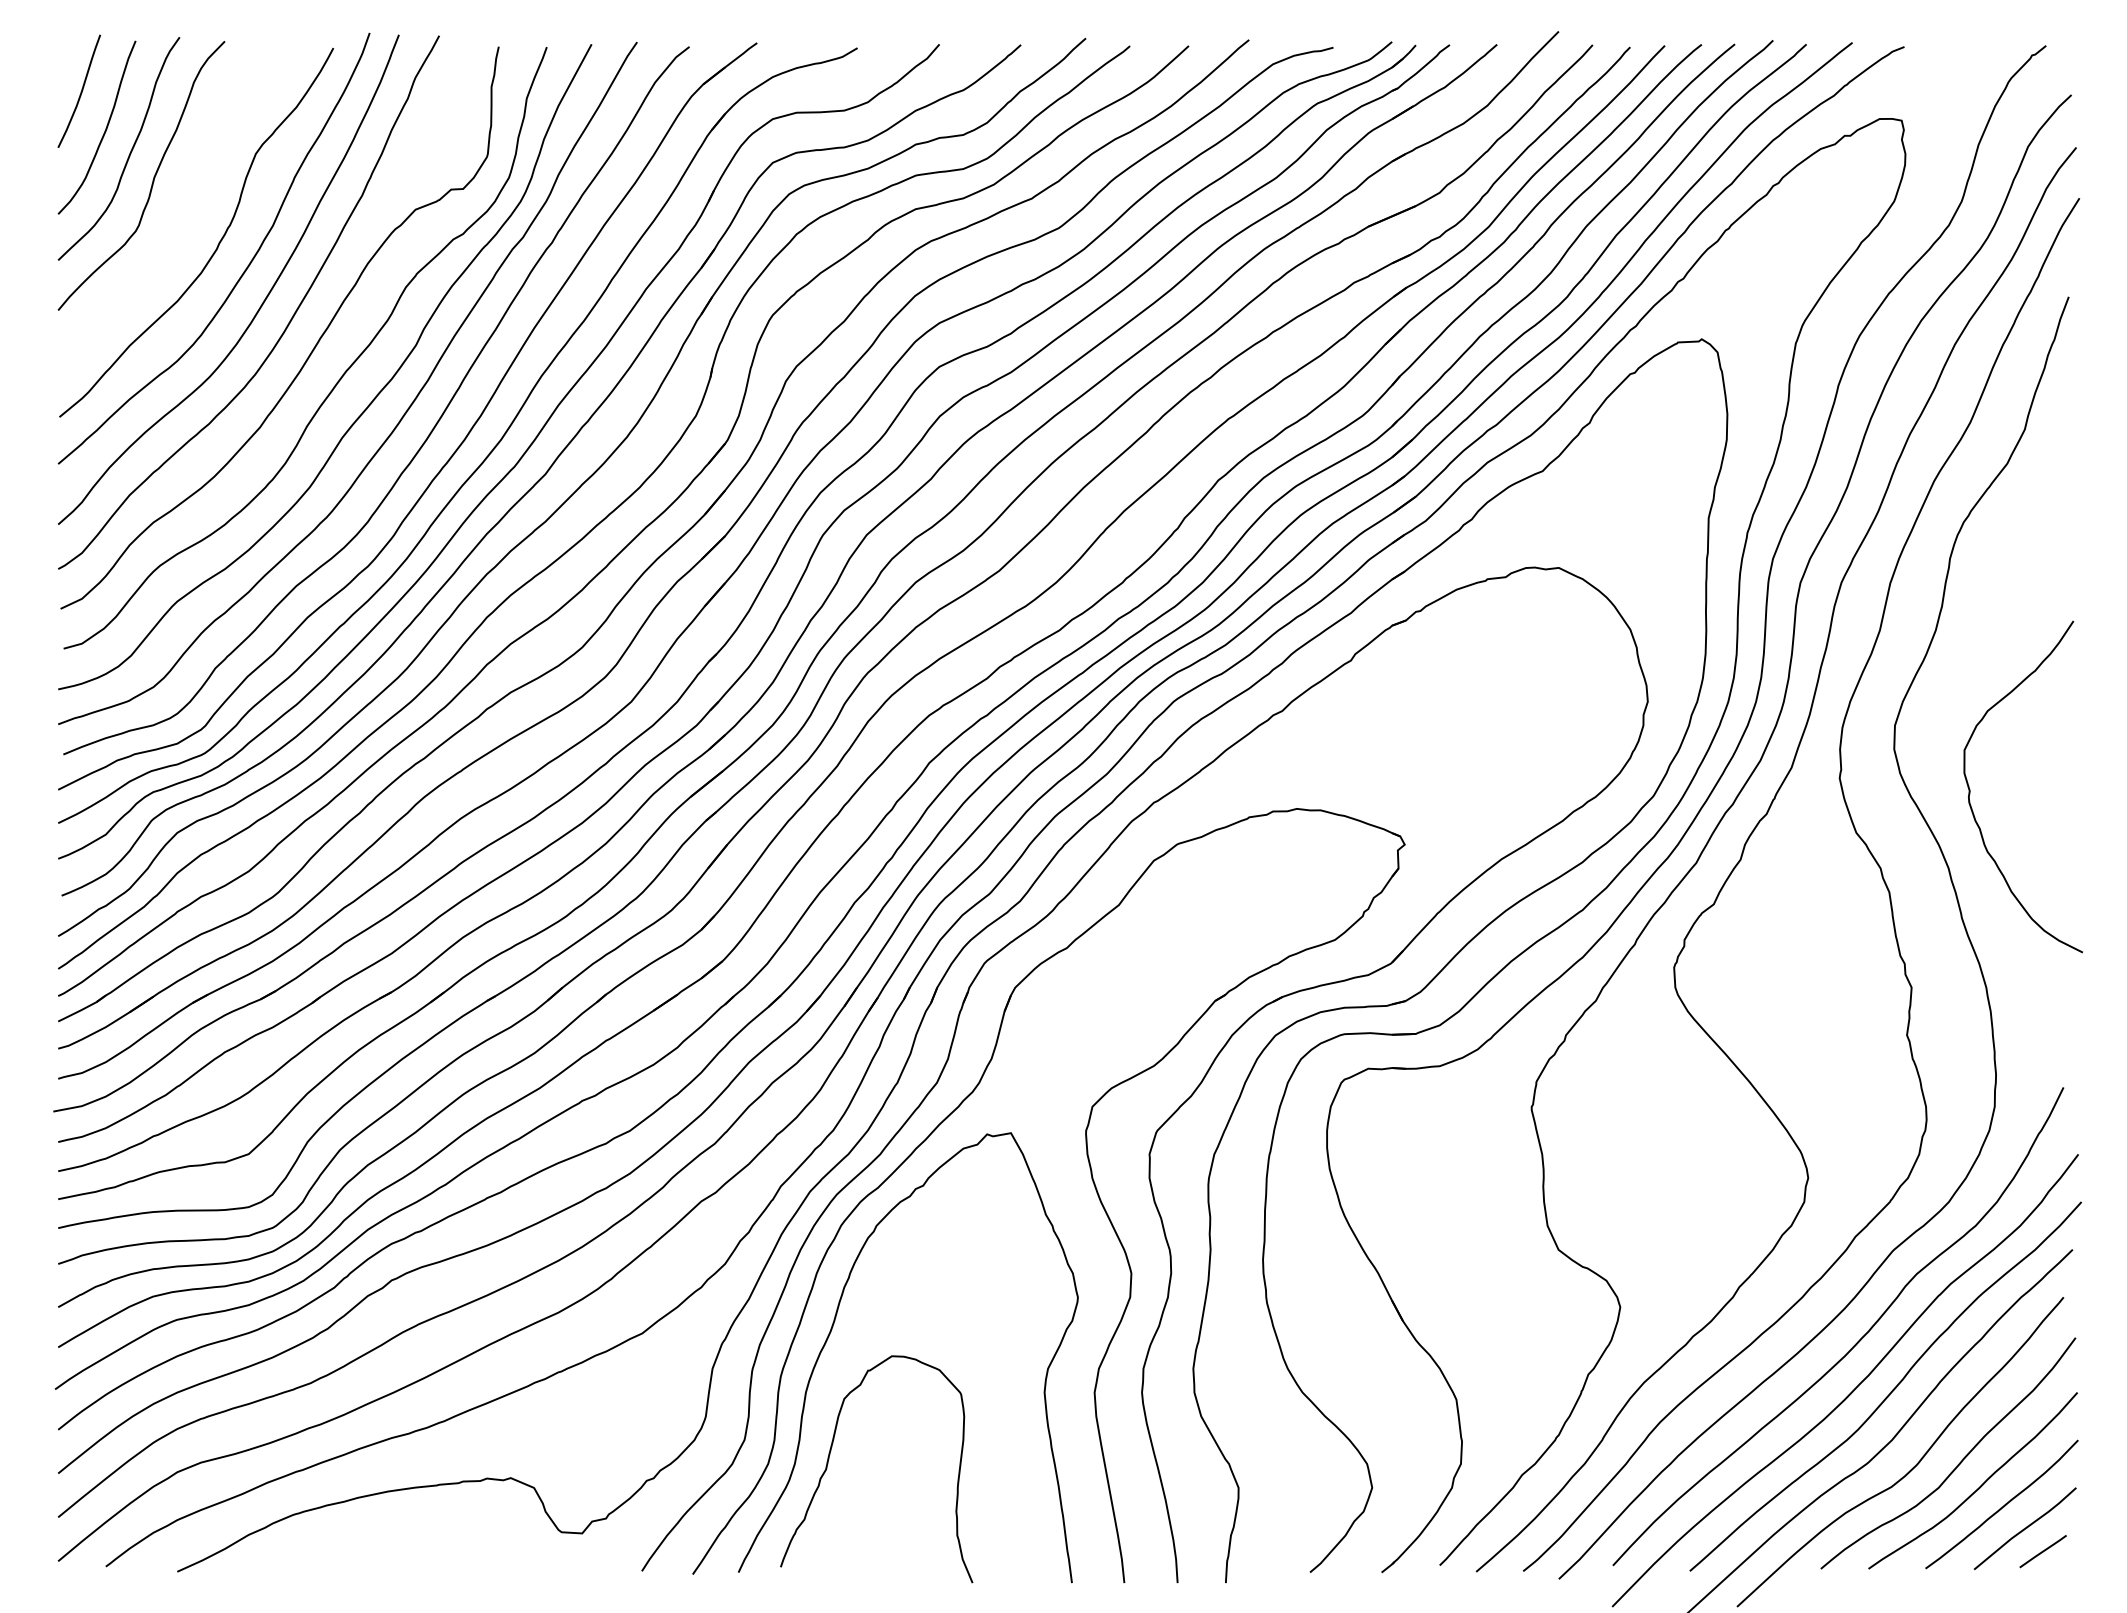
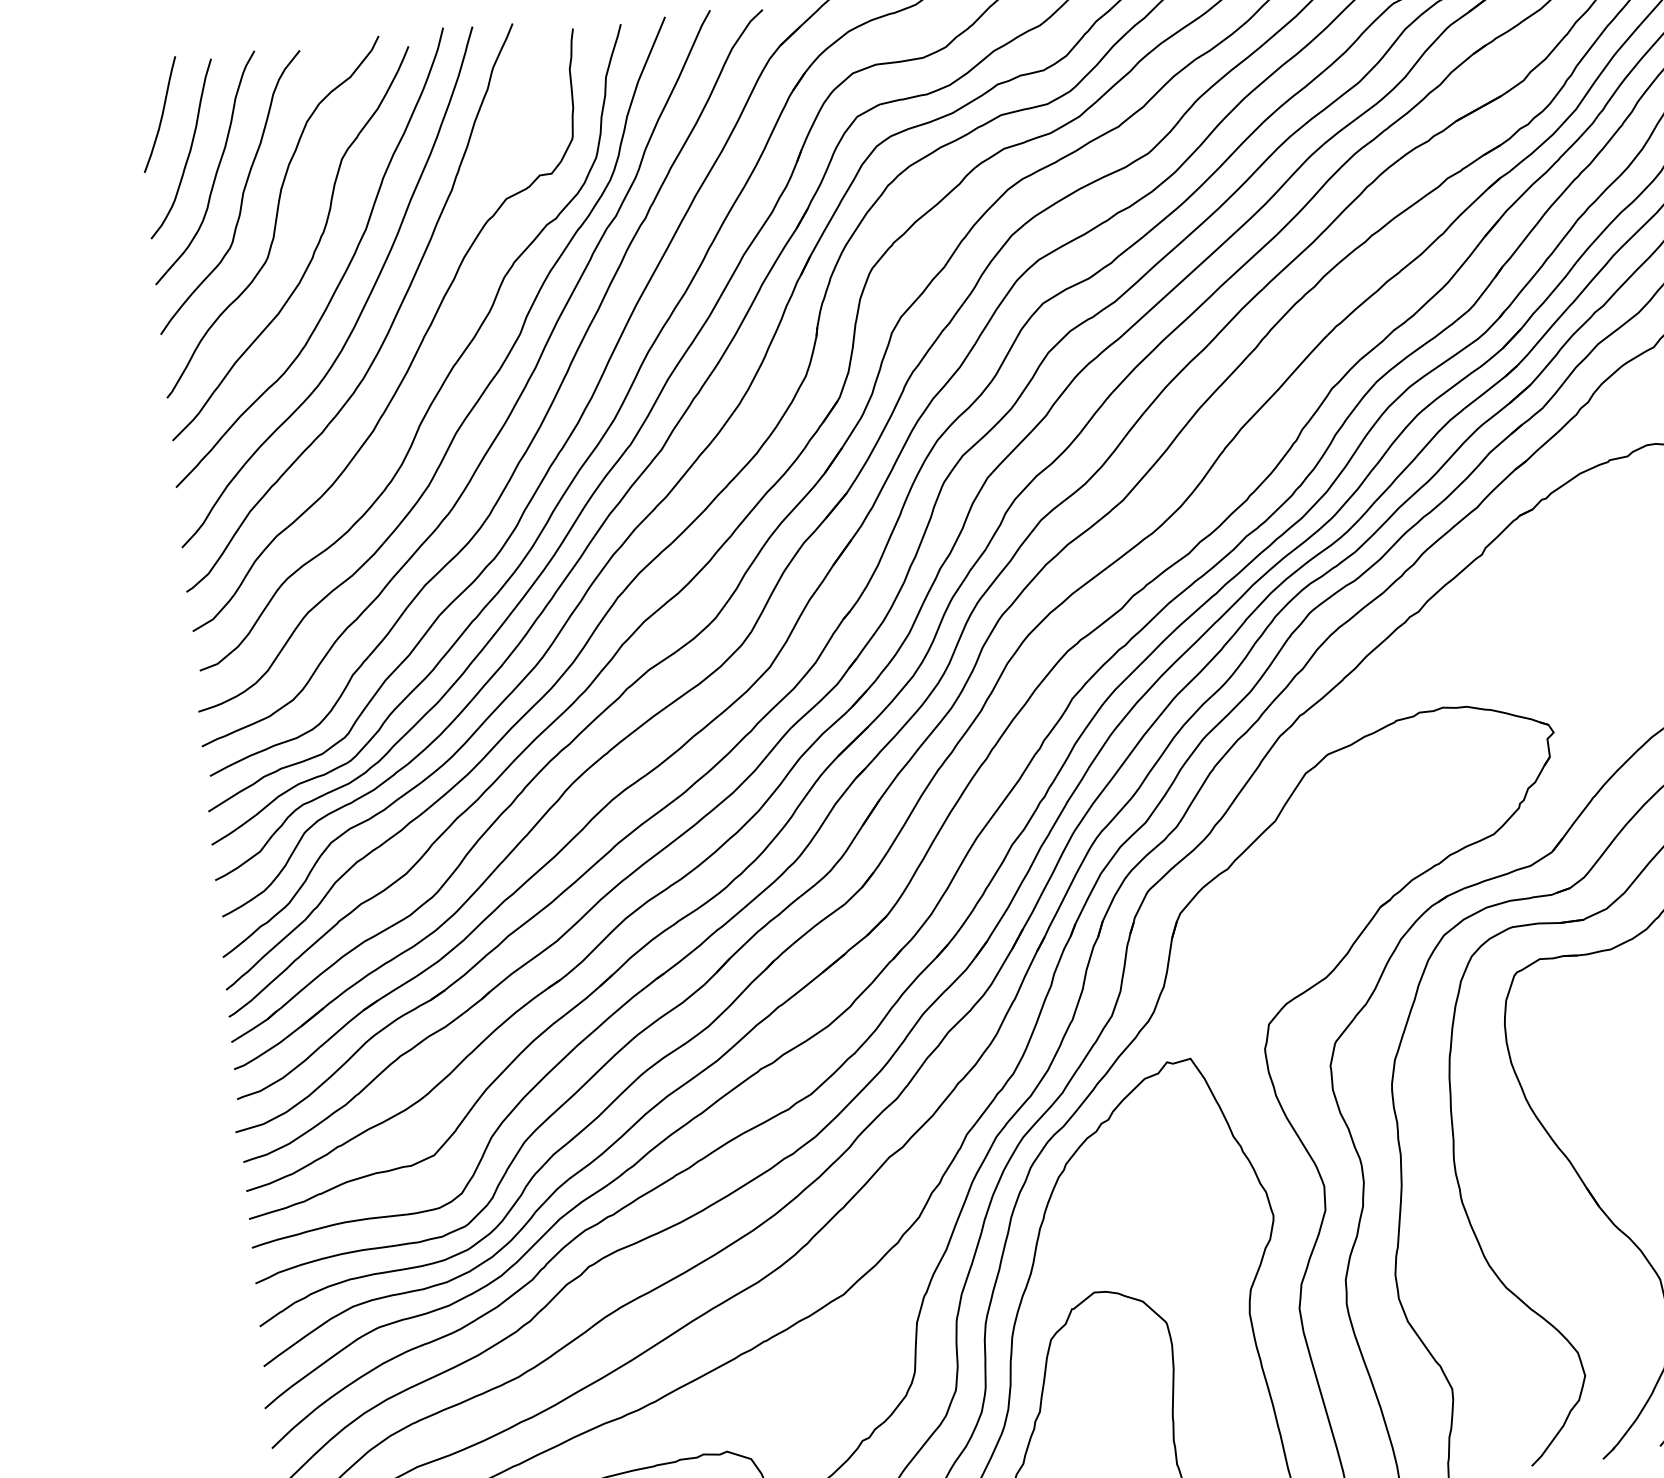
curve: (183, 206) -> (275, 218), added

